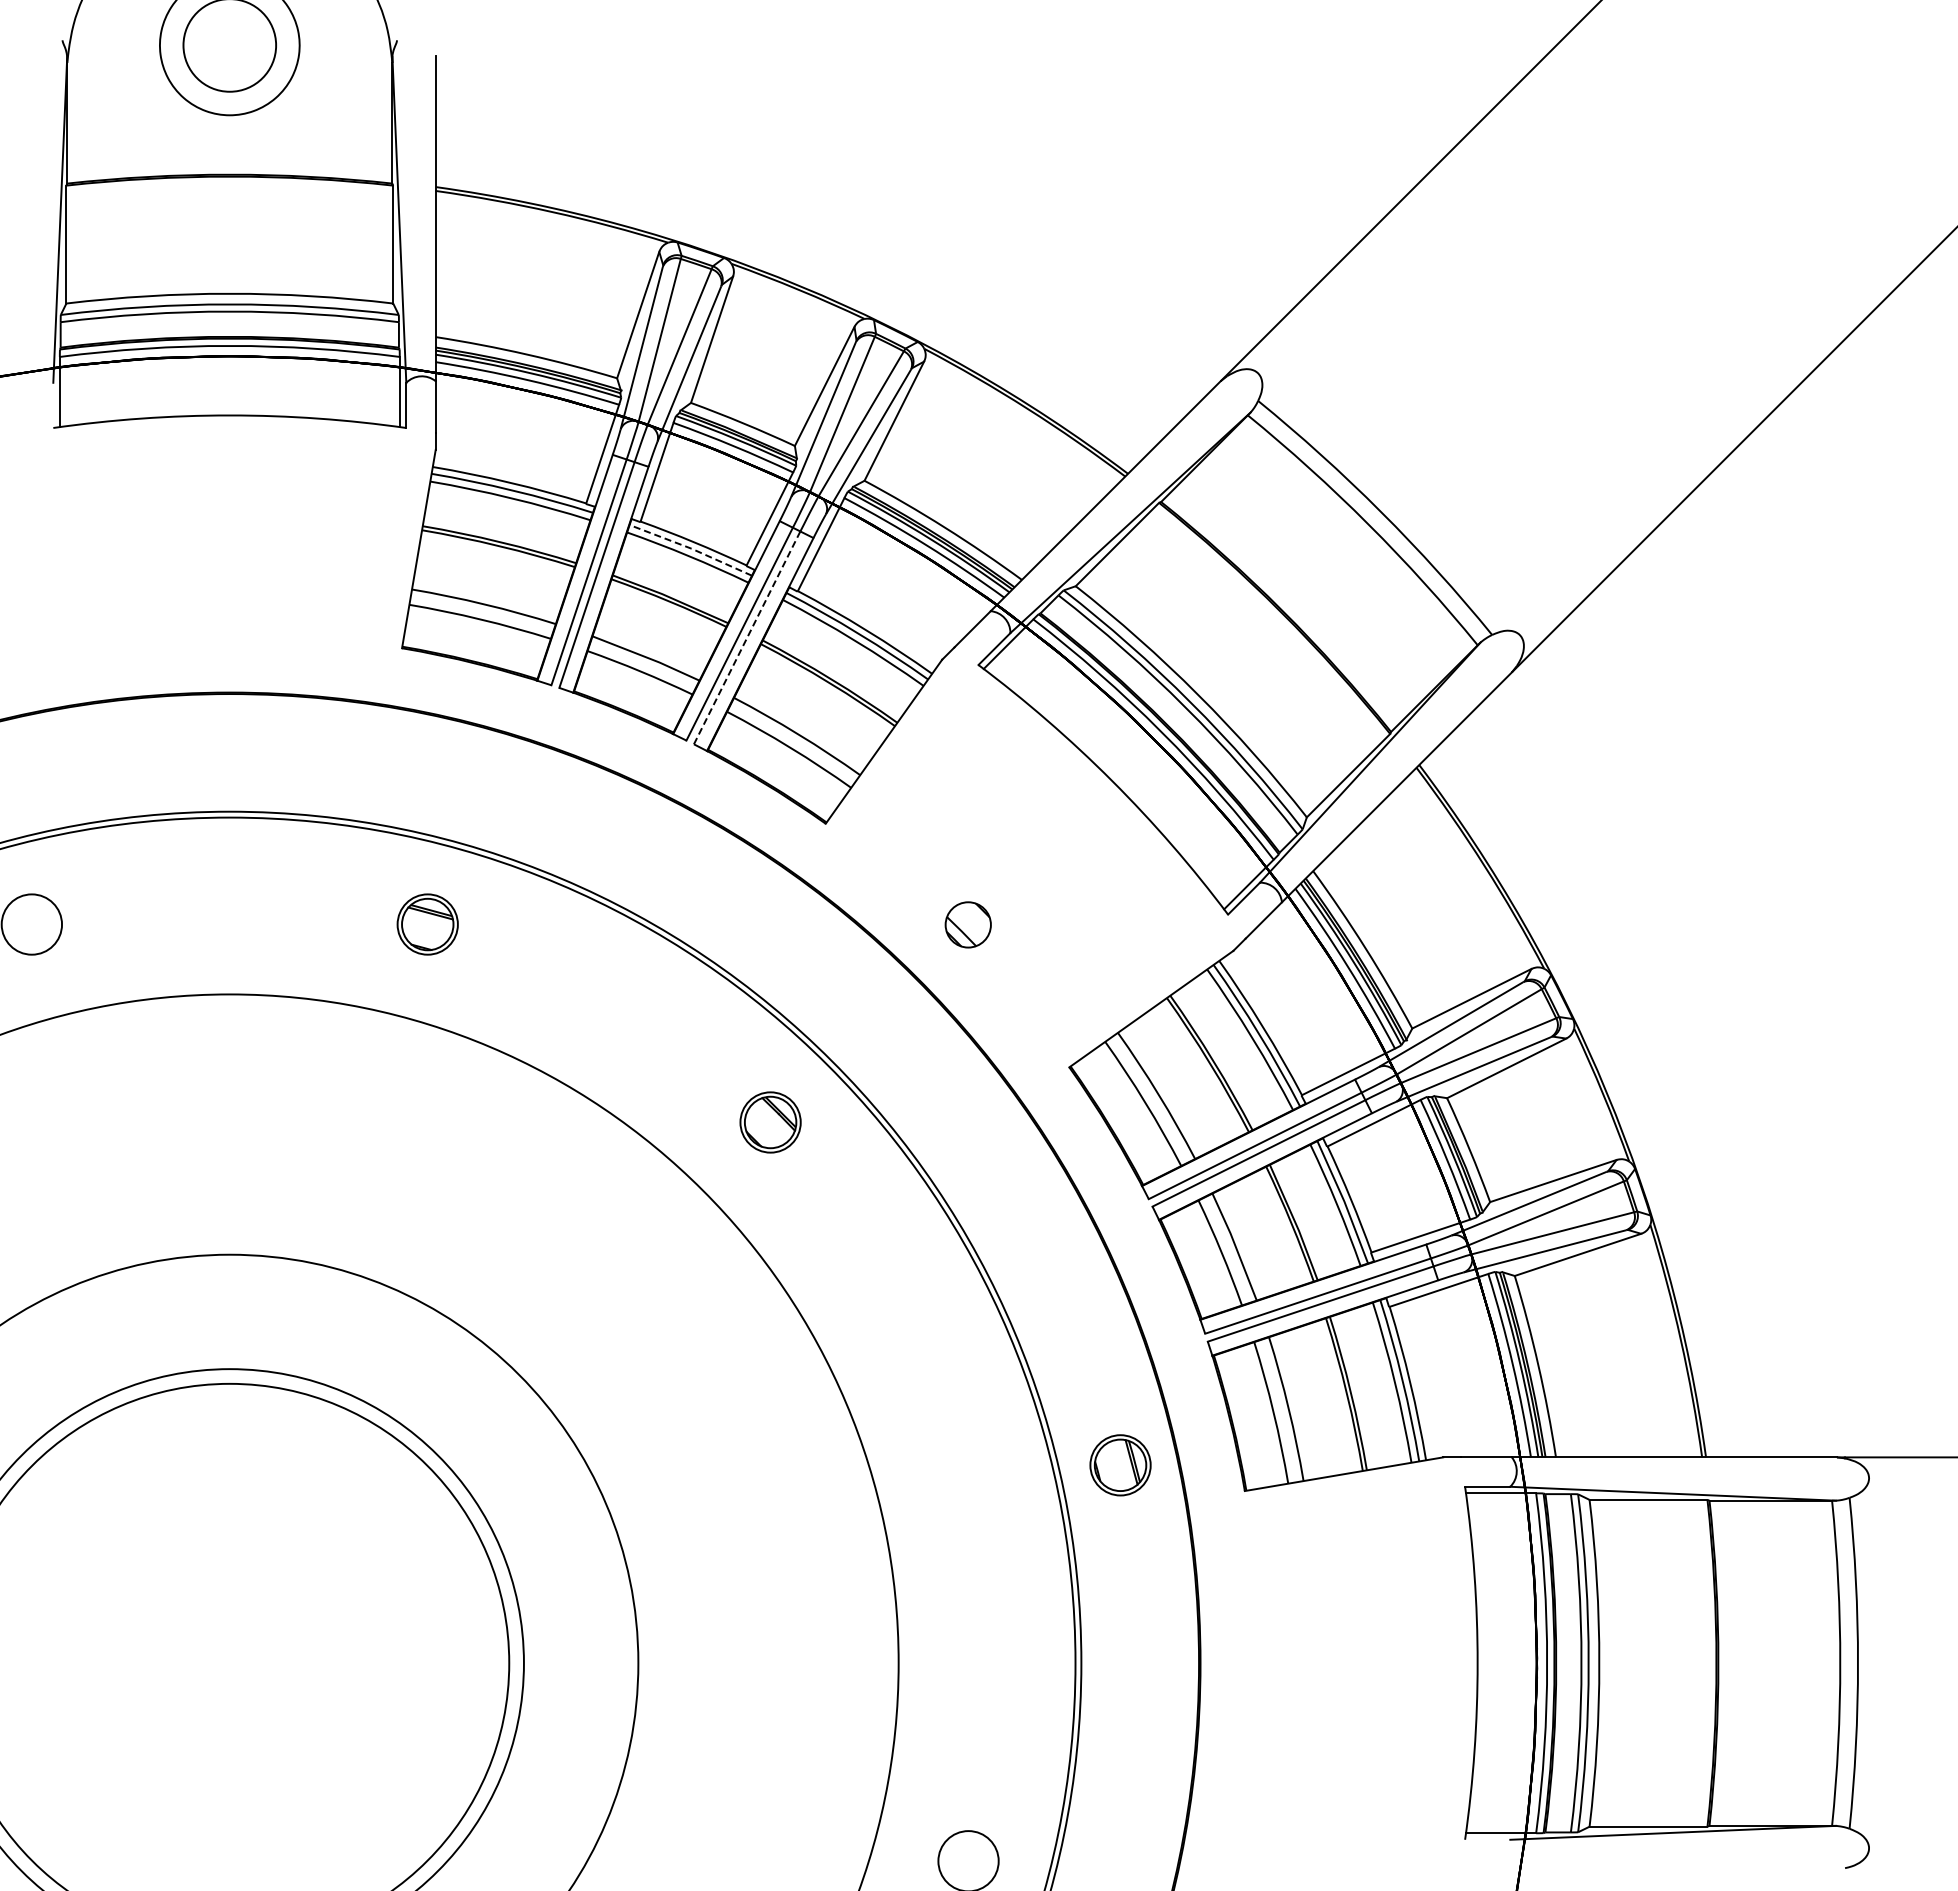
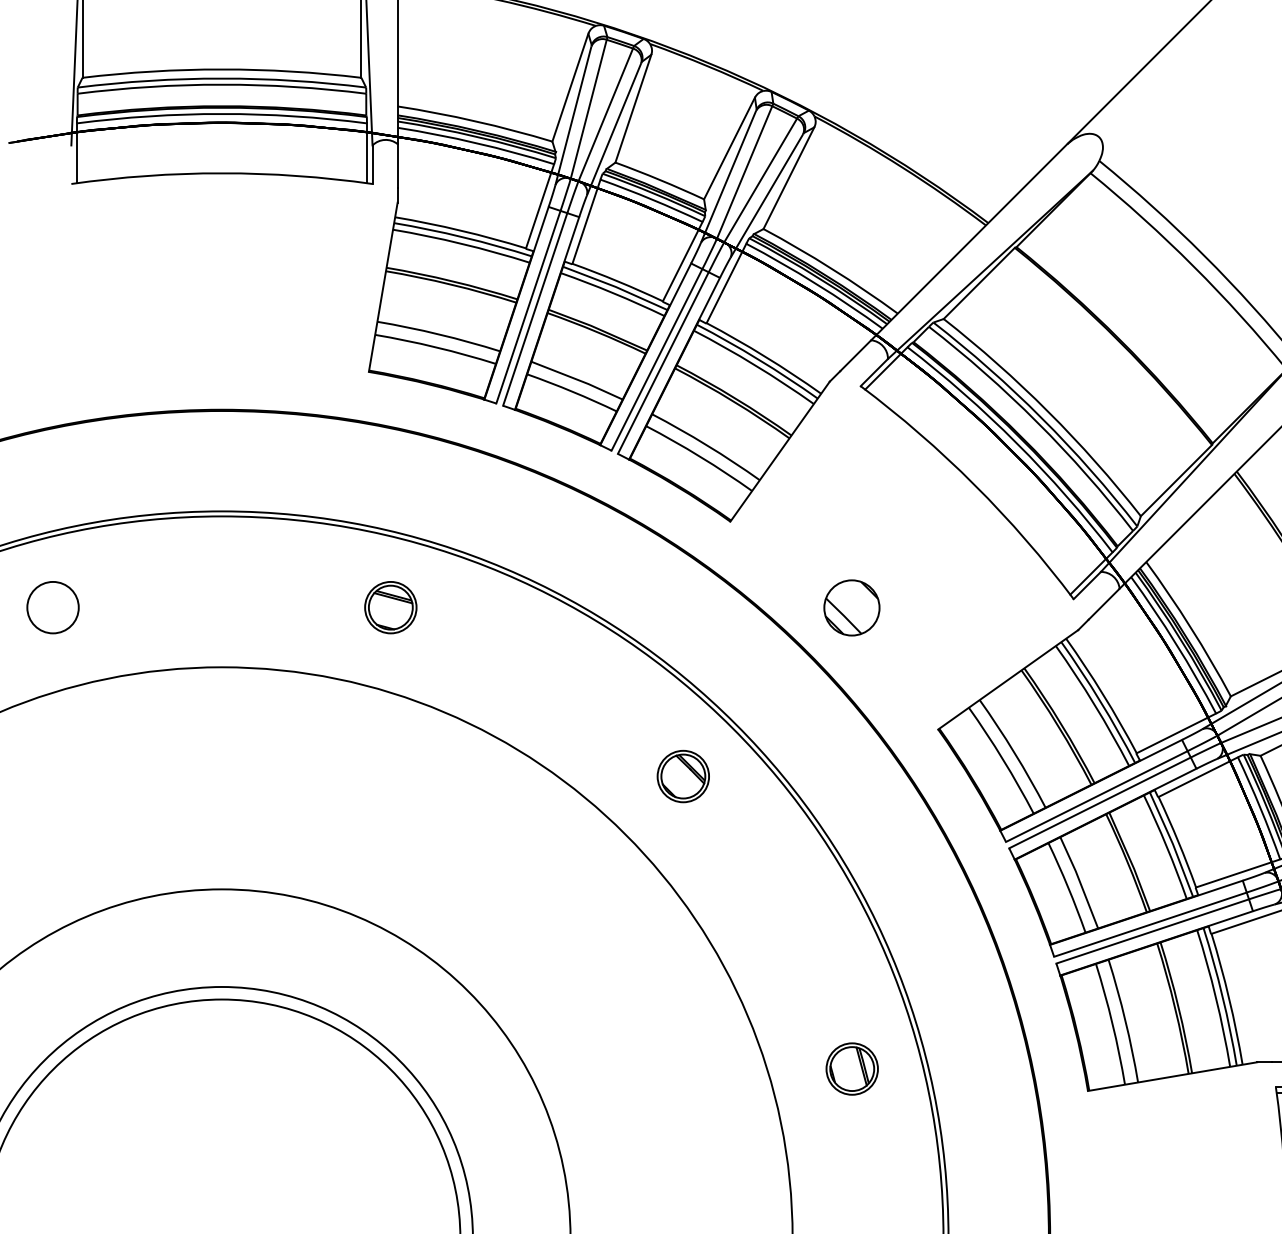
line: (691, 548) -> (615, 286), dashed -> solid
line: (747, 637) -> (663, 362), dashed -> solid
part: (968, 924) -> (852, 607), size x1.43
part: (1120, 1465) -> (852, 1069), moved

